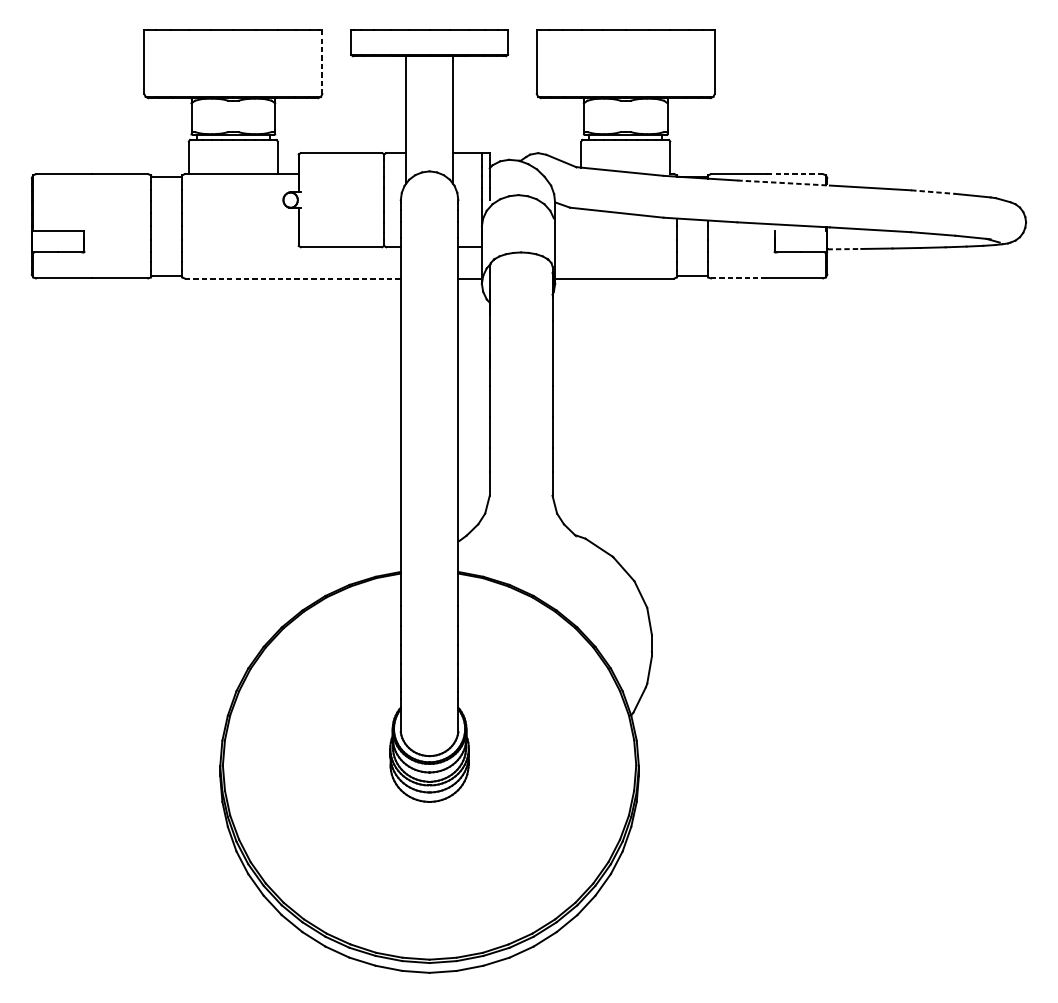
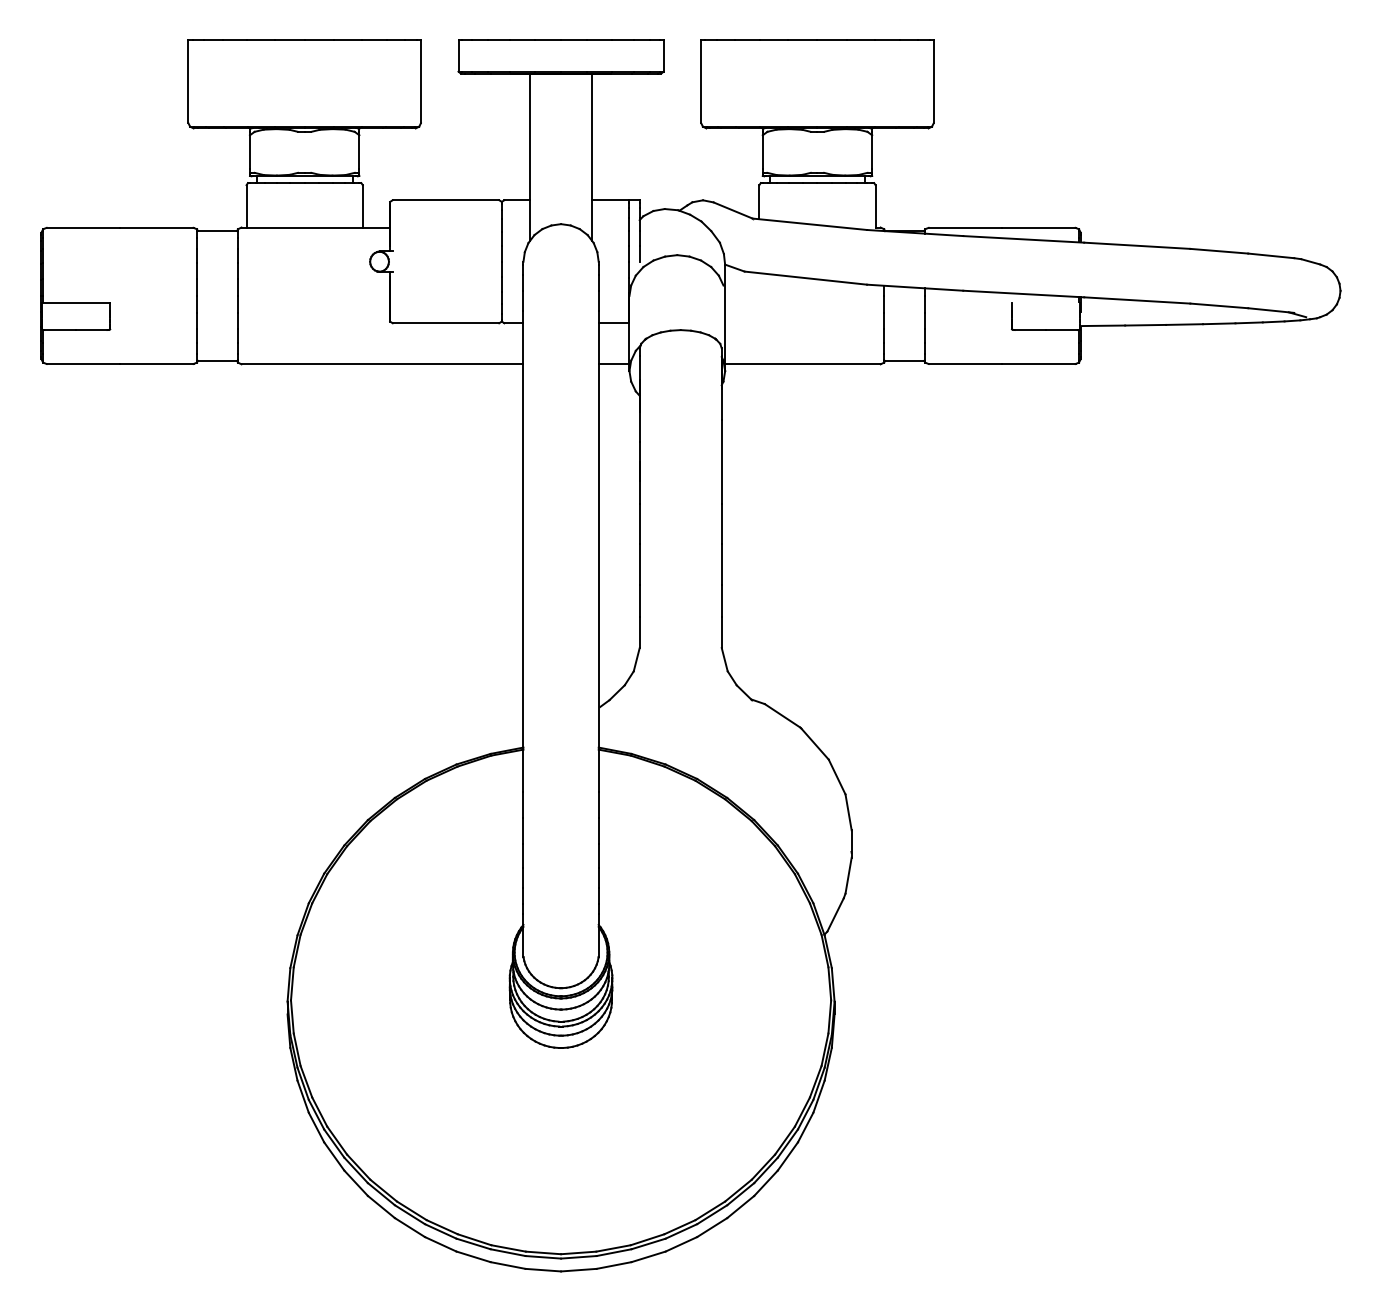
line: (321, 62) -> (420, 81), dashed -> solid
line: (794, 173) -> (1038, 227), dashed -> solid
line: (783, 183) -> (1023, 239), dashed -> solid
line: (933, 192) -> (1219, 251), dashed -> solid
line: (844, 248) -> (1103, 325), dashed -> solid
line: (292, 278) -> (382, 364), dashed -> solid
line: (739, 278) -> (965, 364), dashed -> solid

